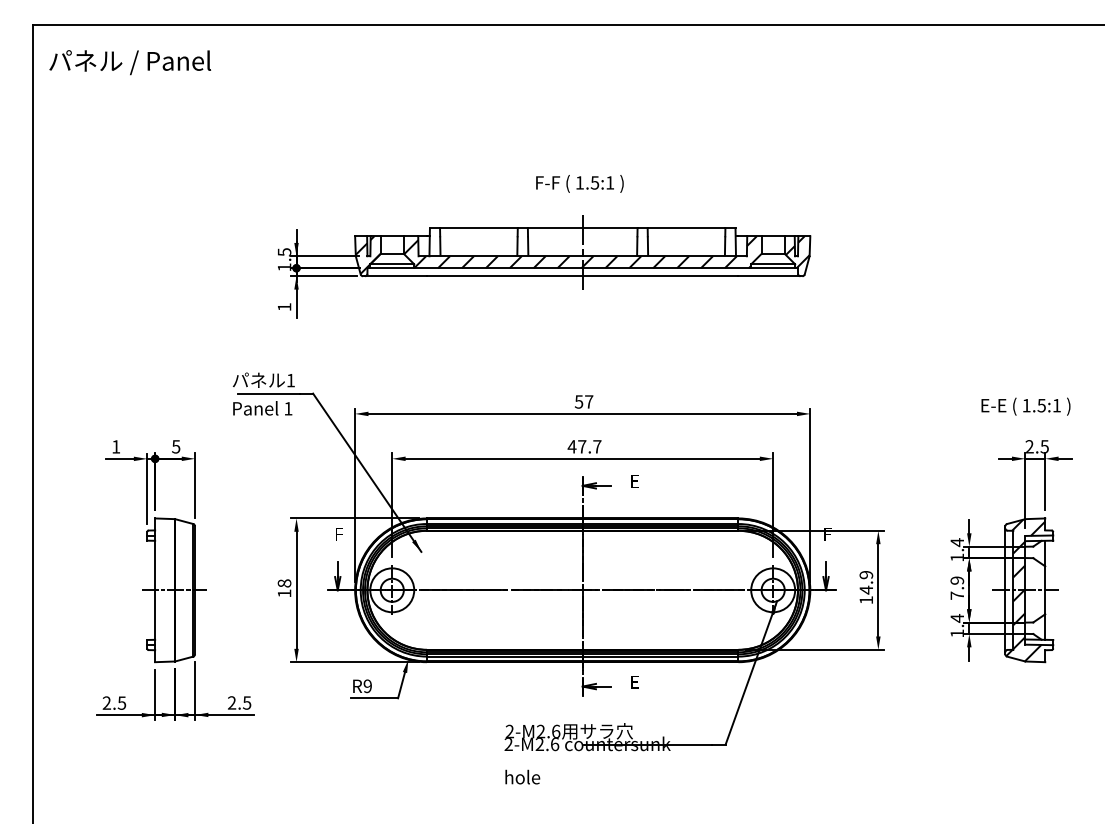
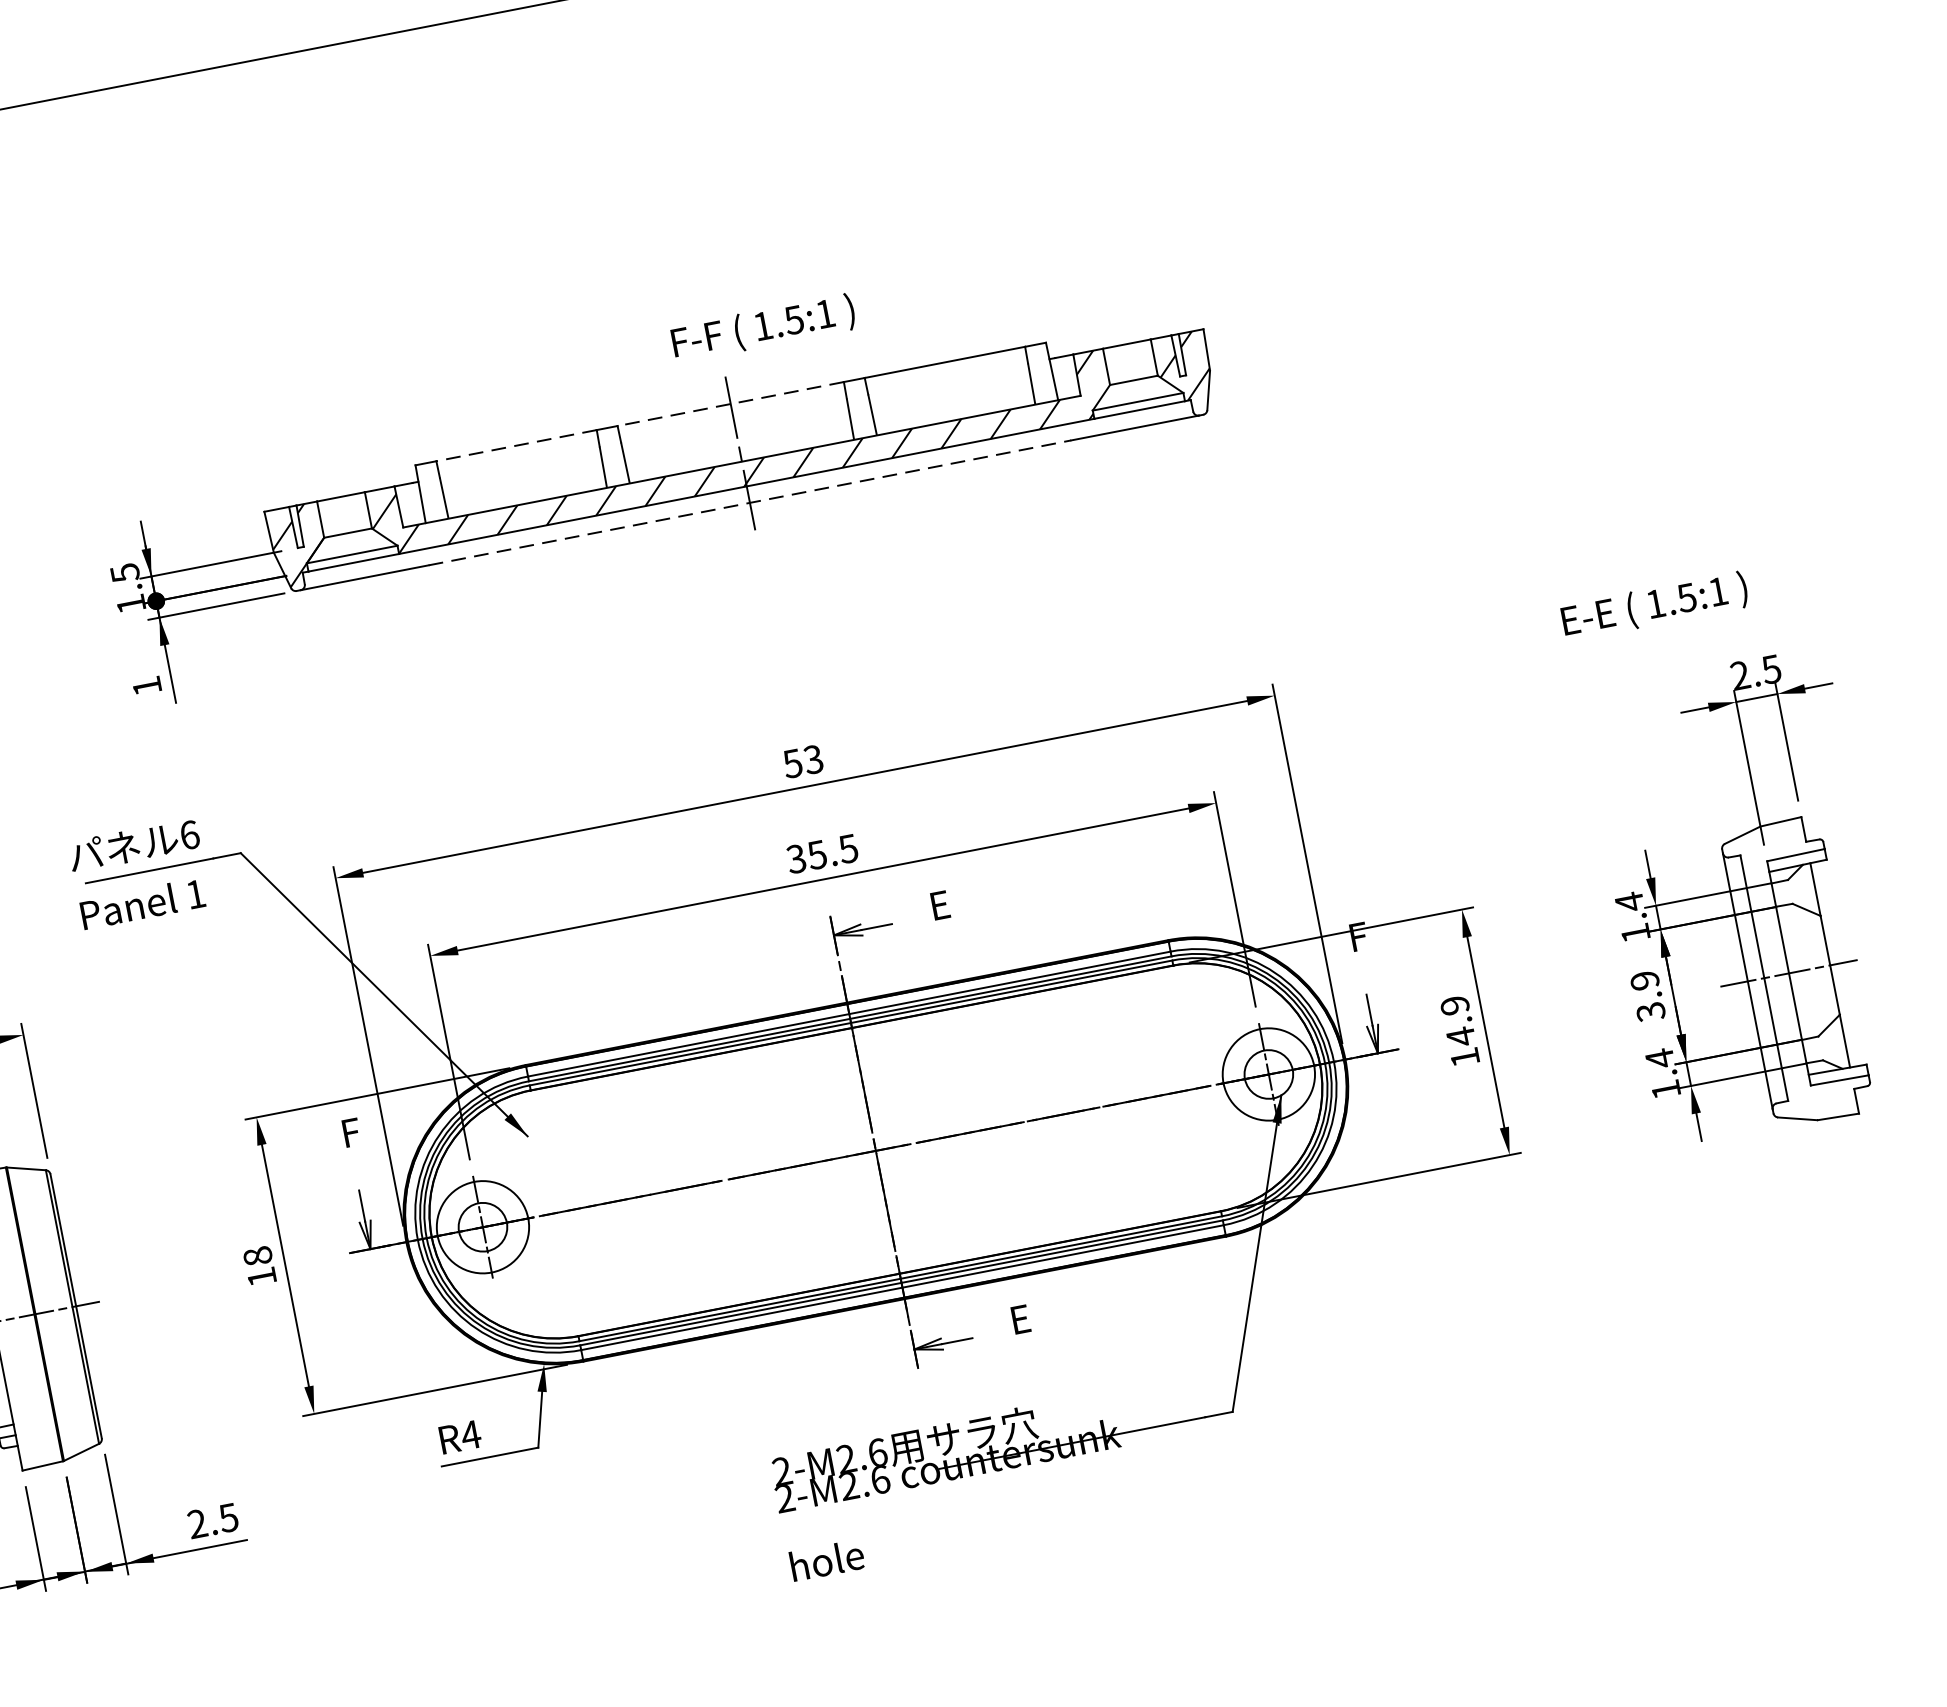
text: (579, 183) -> (762, 327), moved
line: (478, 228) -> (515, 446), solid -> dashed
line: (582, 228) -> (730, 404), solid -> dashed
line: (582, 276) -> (749, 503), solid -> dashed
text: (291, 380) -> (190, 834), 1 -> 6
text: (589, 401) -> (814, 758), 57 -> 53
text: (1025, 406) -> (1653, 606), moved
text: (584, 446) -> (821, 853), 47.7 -> 35.5
hatch: (1025, 590) -> (1789, 973), removed
text: (957, 595) -> (1651, 1011), 7.9 -> 3.9
text: (367, 686) -> (470, 1435), R9 -> R4

